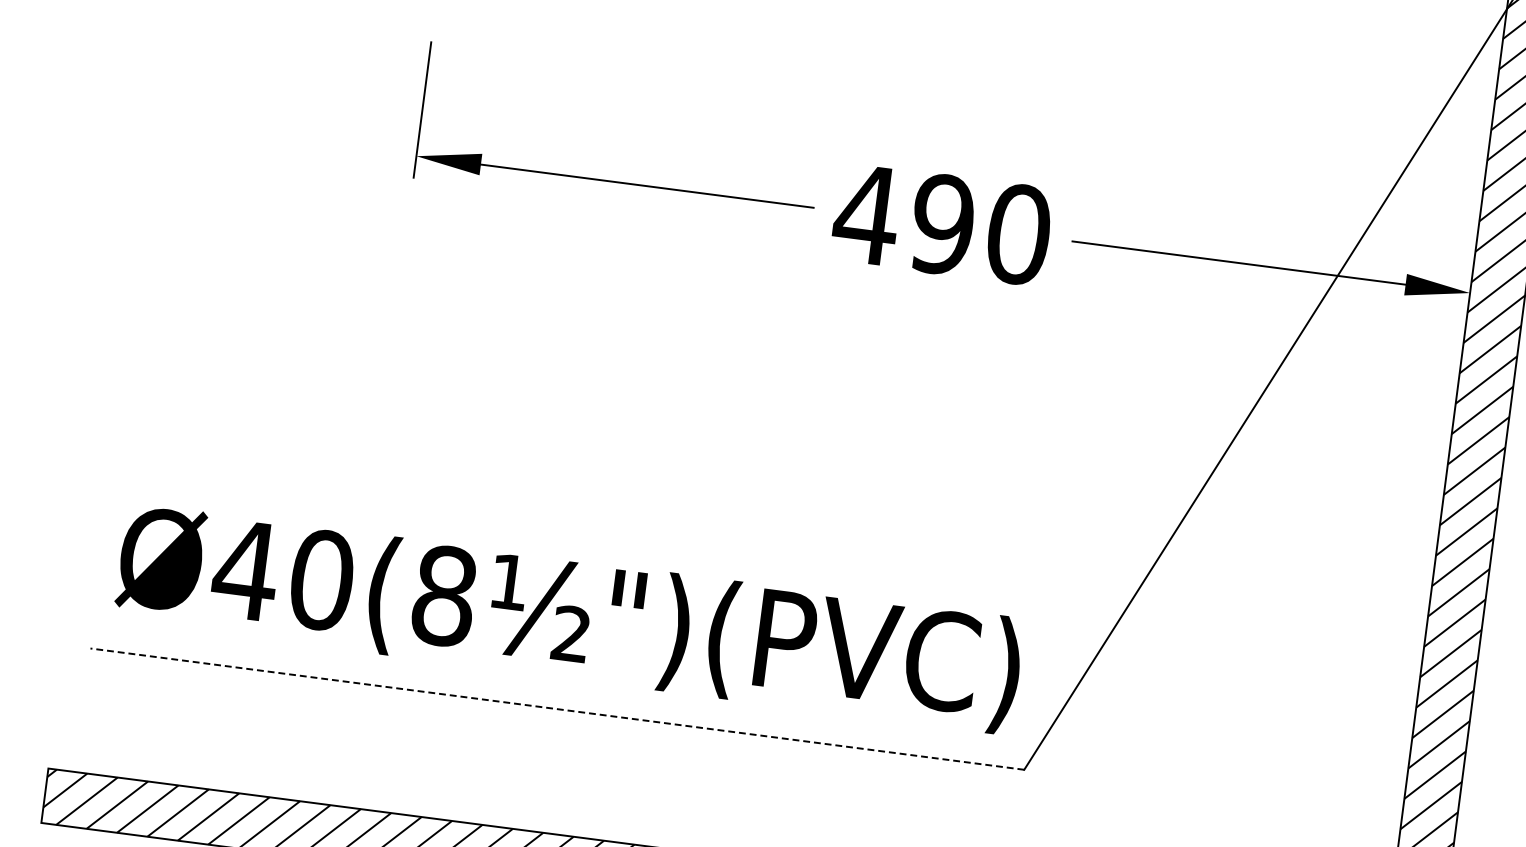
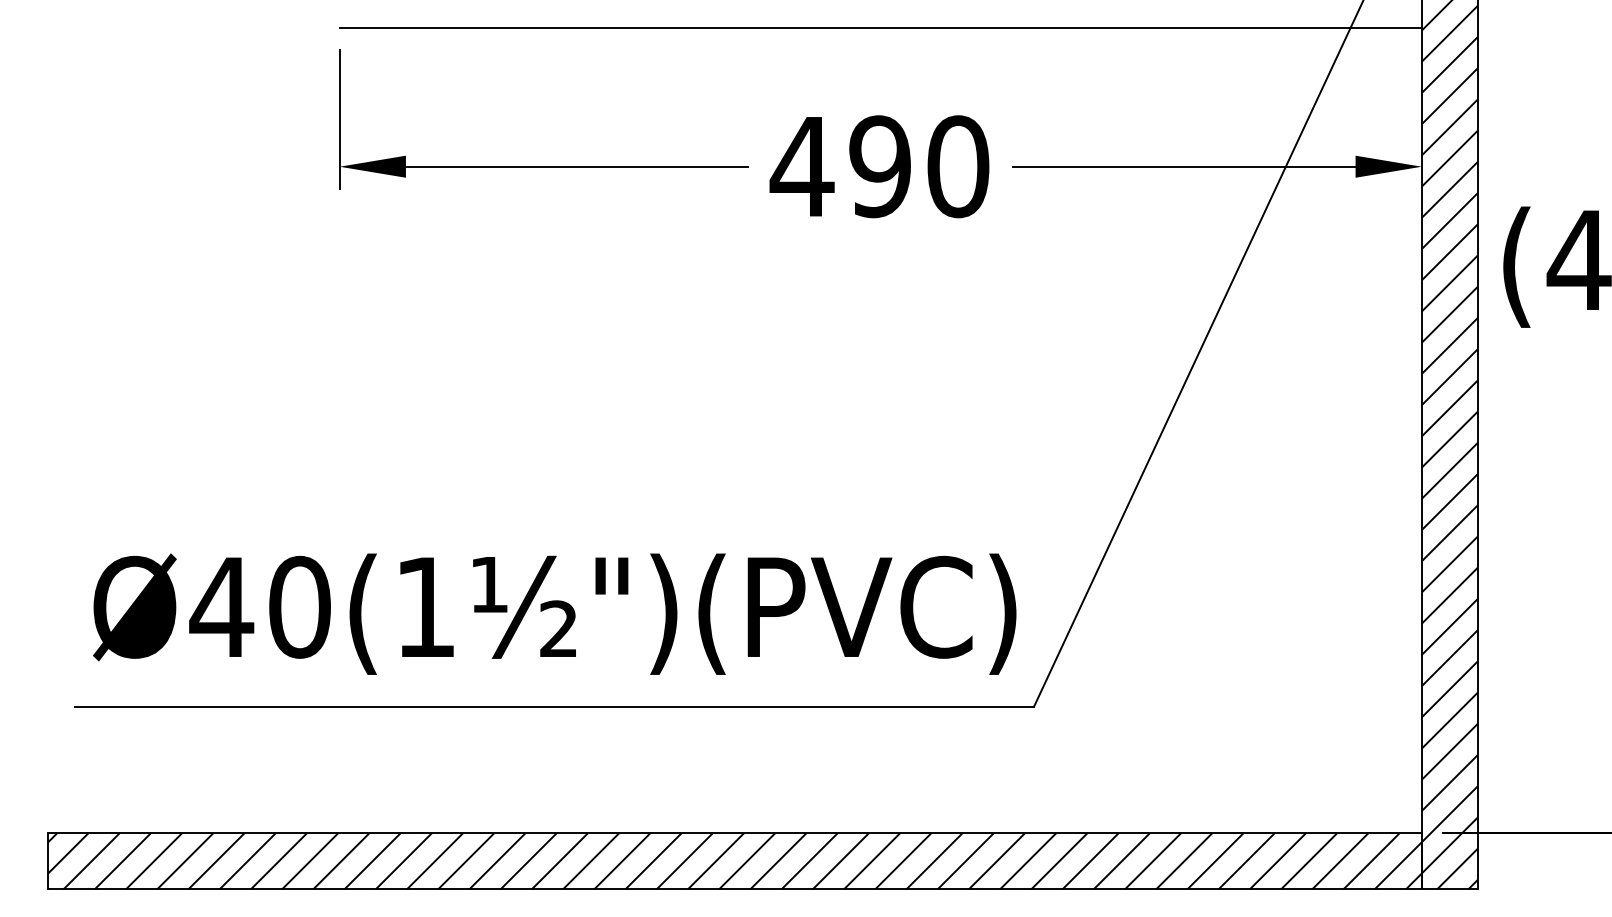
line: (960, 89) -> (880, 27), added
text: (444, 595) -> (425, 606), Ø40(8½")(PVC) -> Ø40(1½")(PVC)
line: (557, 708) -> (554, 706), dashed -> solid

